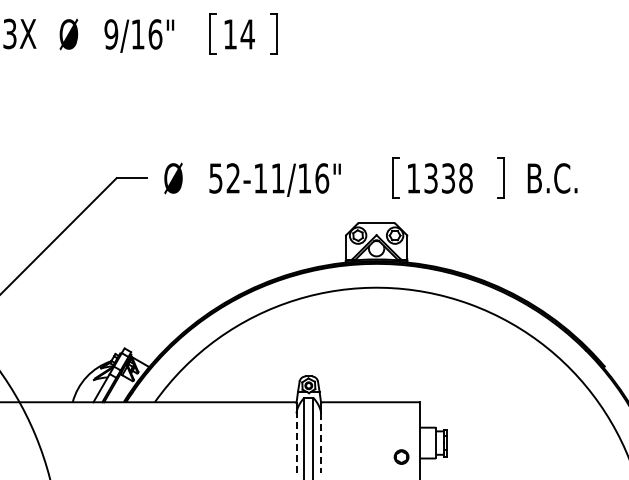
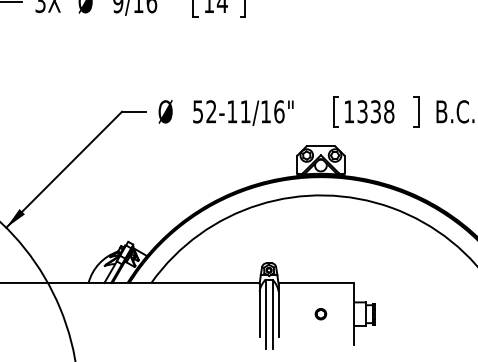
line: (296, 443) -> (259, 314), dashed -> solid
line: (321, 443) -> (278, 314), dashed -> solid
part: (401, 456) -> (320, 313), moved

